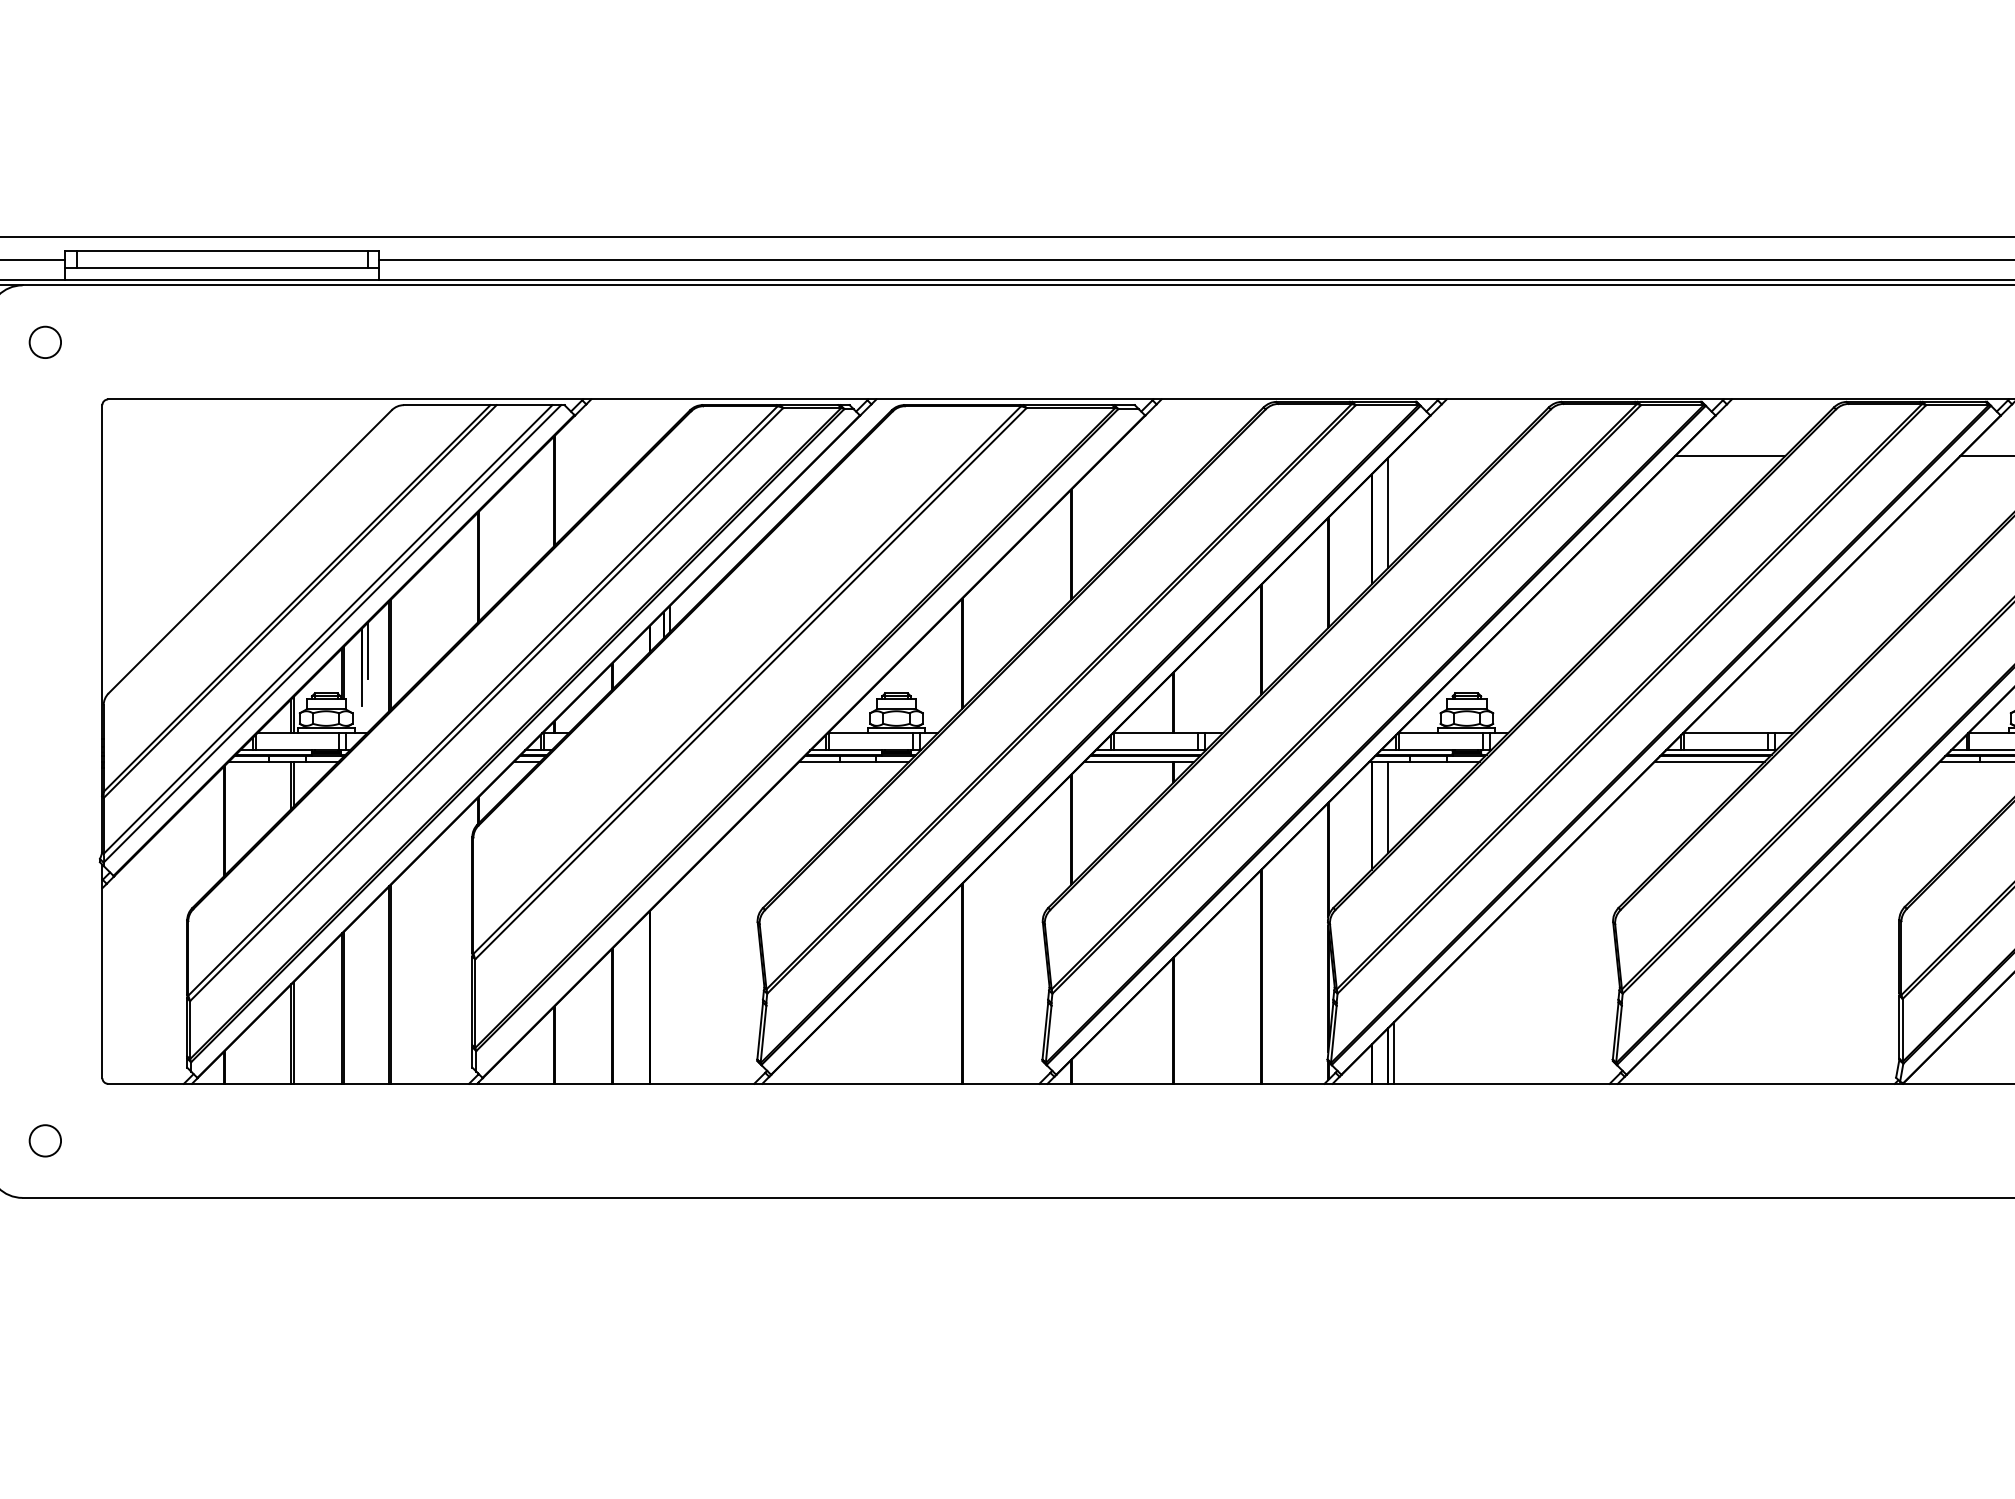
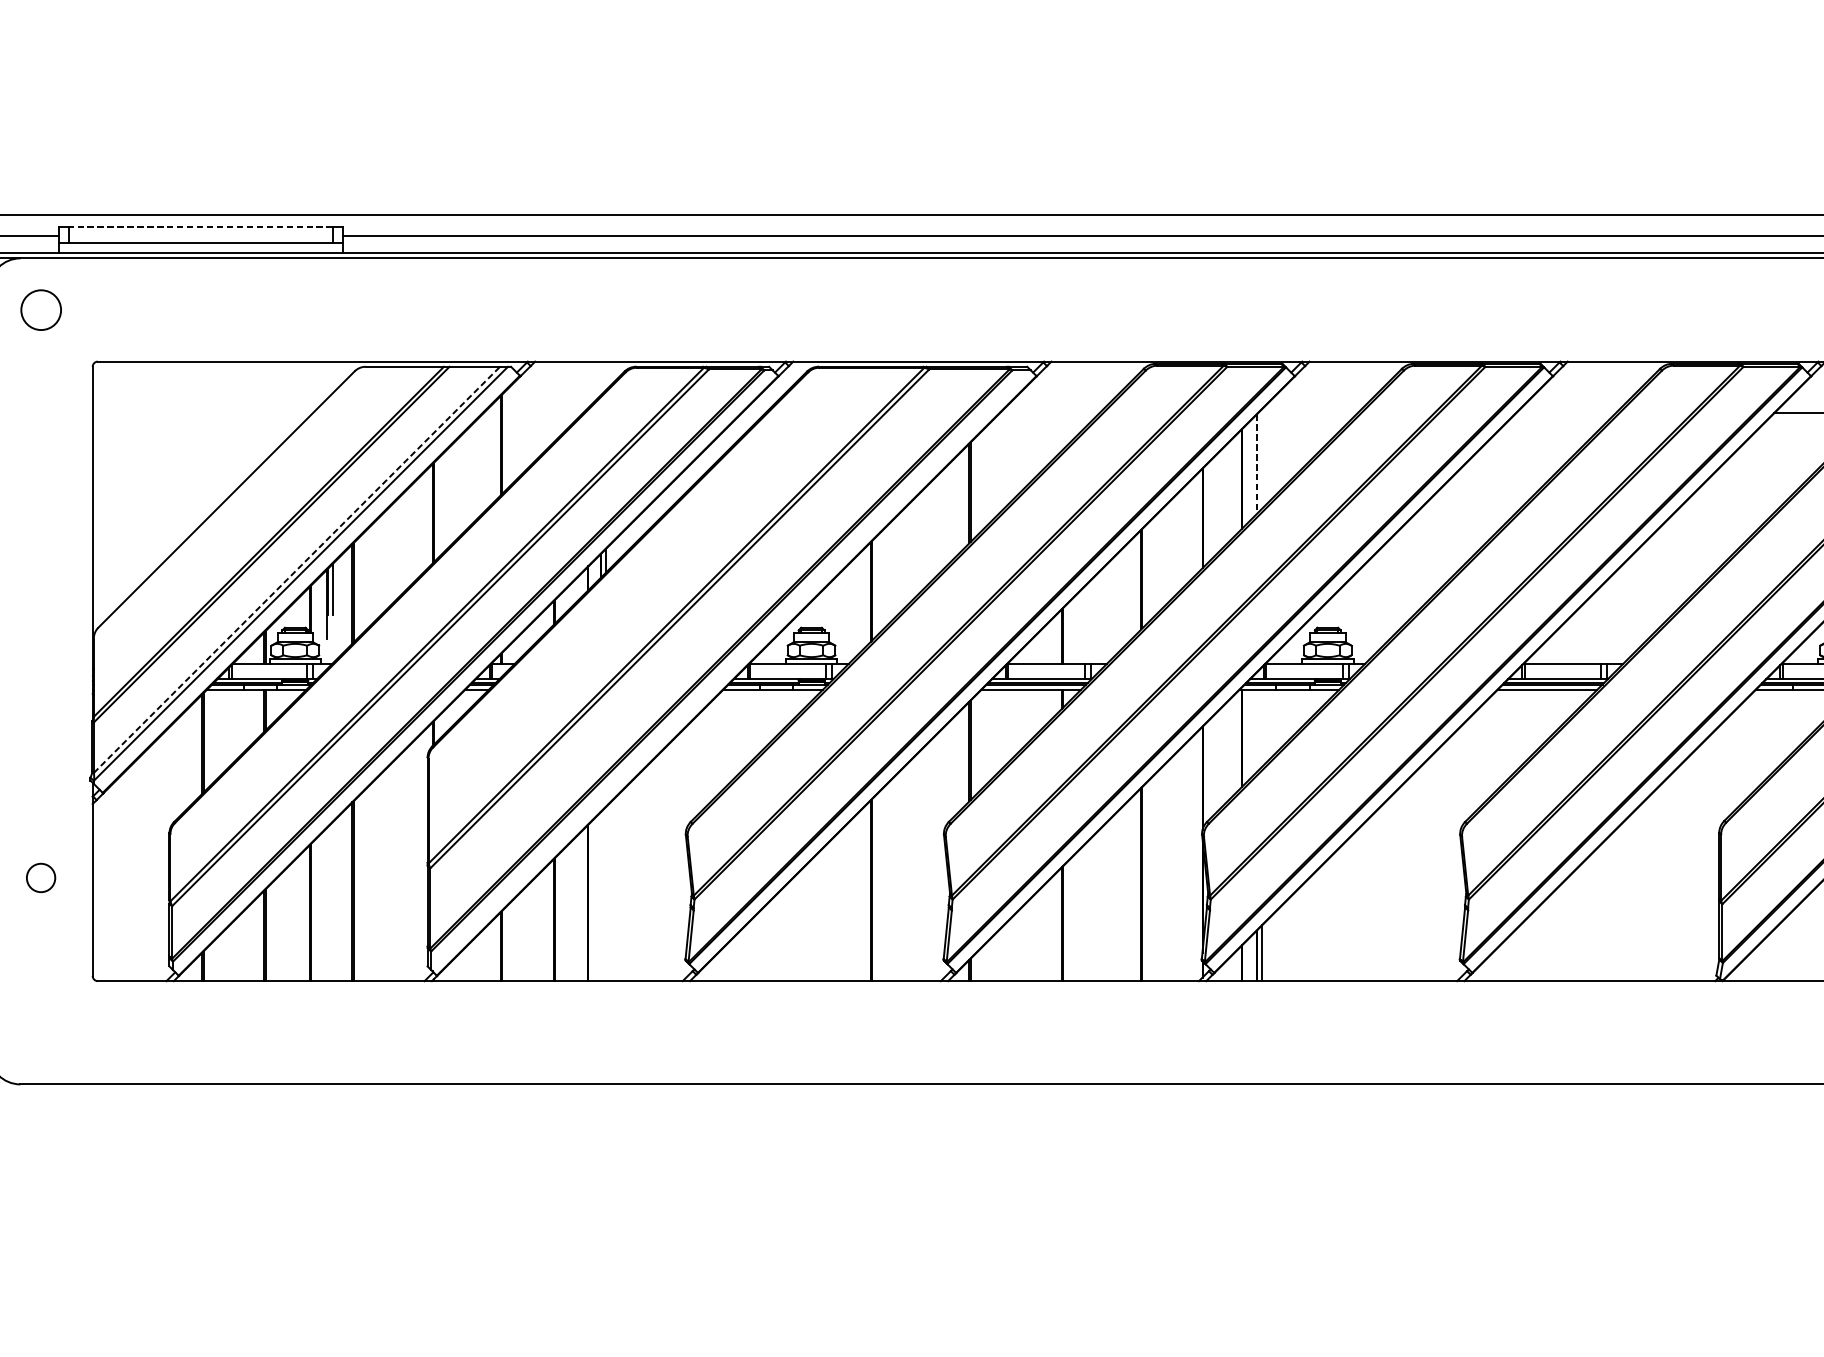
line: (221, 250) -> (200, 226), solid -> dashed
circle: (44, 341) -> (40, 309), size x1.4
line: (1729, 456) -> (1565, 413), removed
line: (1388, 513) -> (1256, 464), solid -> dashed
line: (328, 629) -> (297, 569), solid -> dashed
line: (1388, 807) -> (1256, 731), removed
circle: (44, 1140) -> (40, 877), moved

